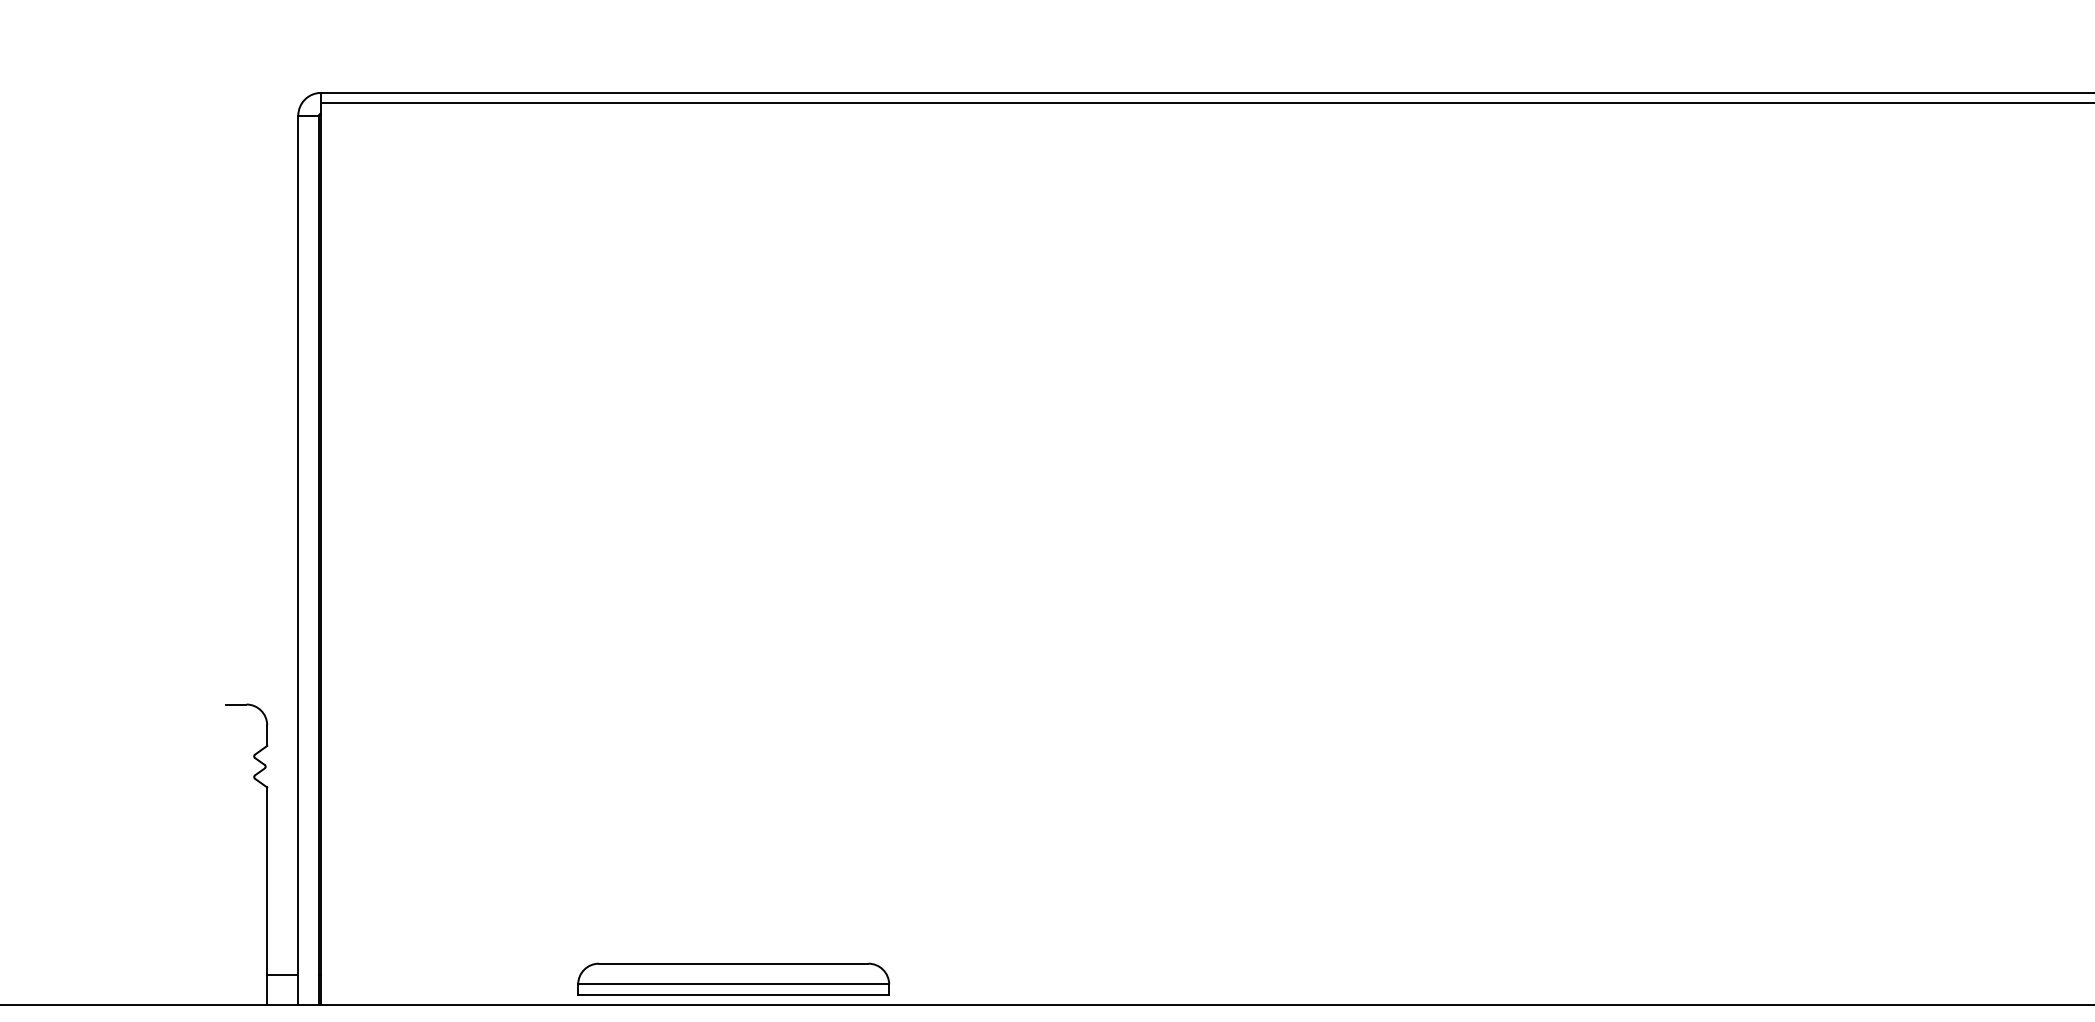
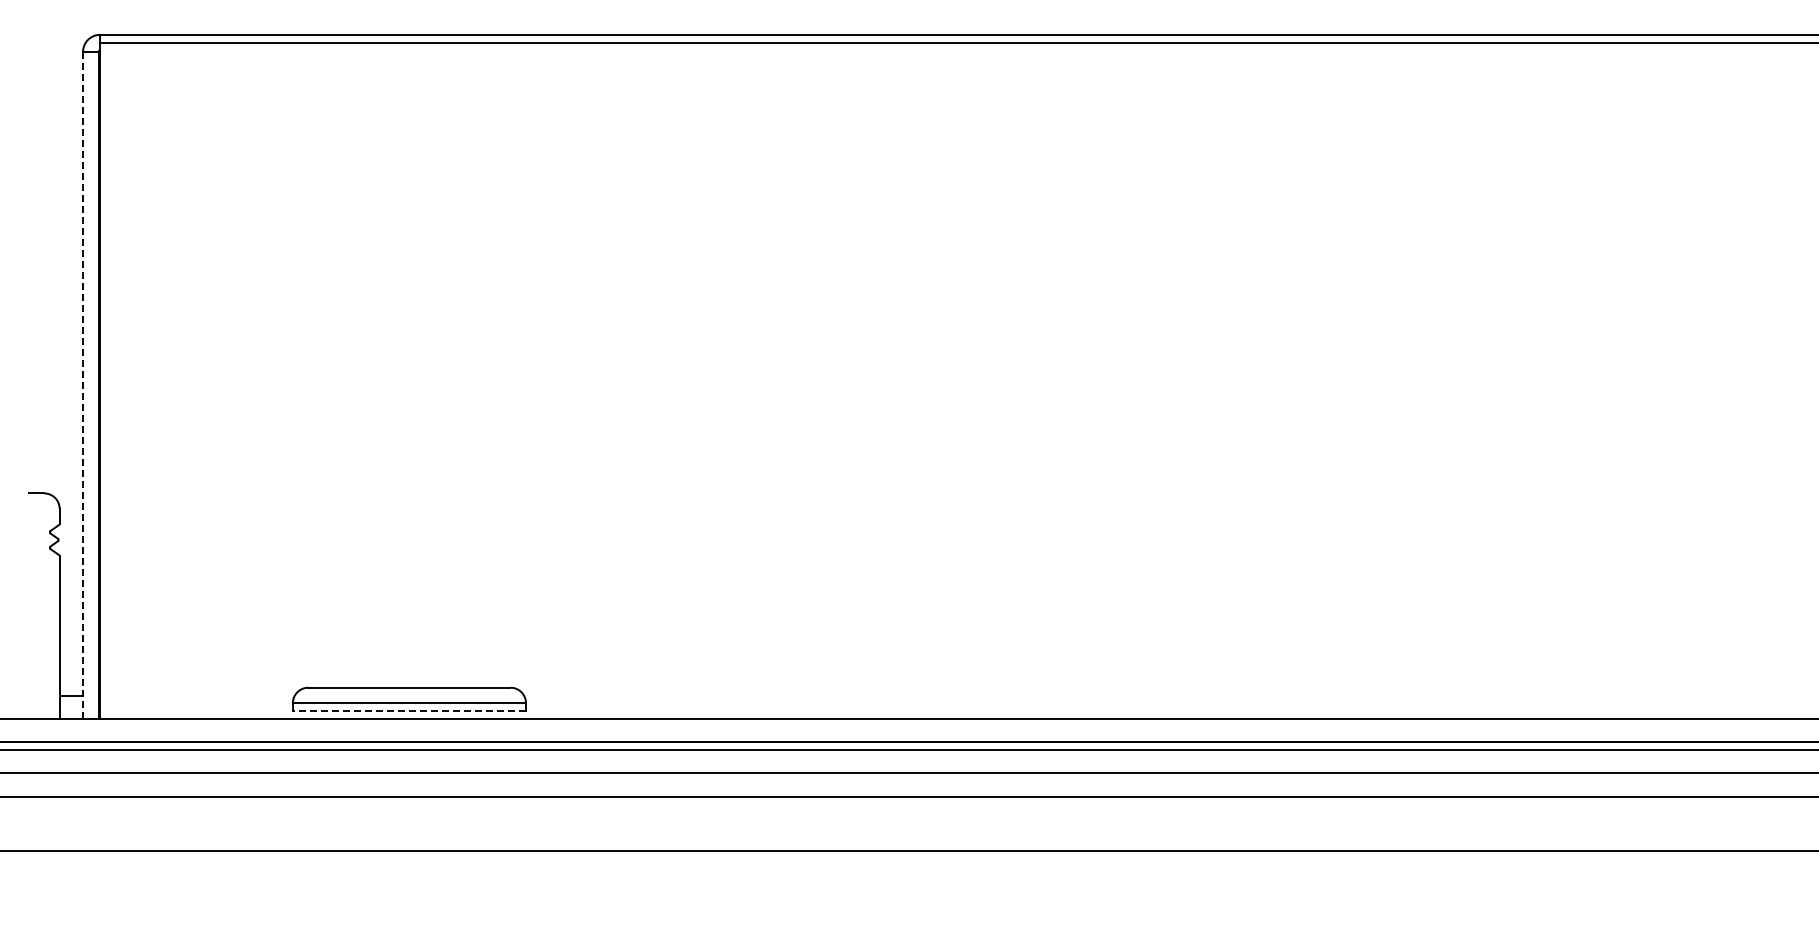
line: (298, 559) -> (83, 384), solid -> dashed
line: (733, 995) -> (409, 711), solid -> dashed

